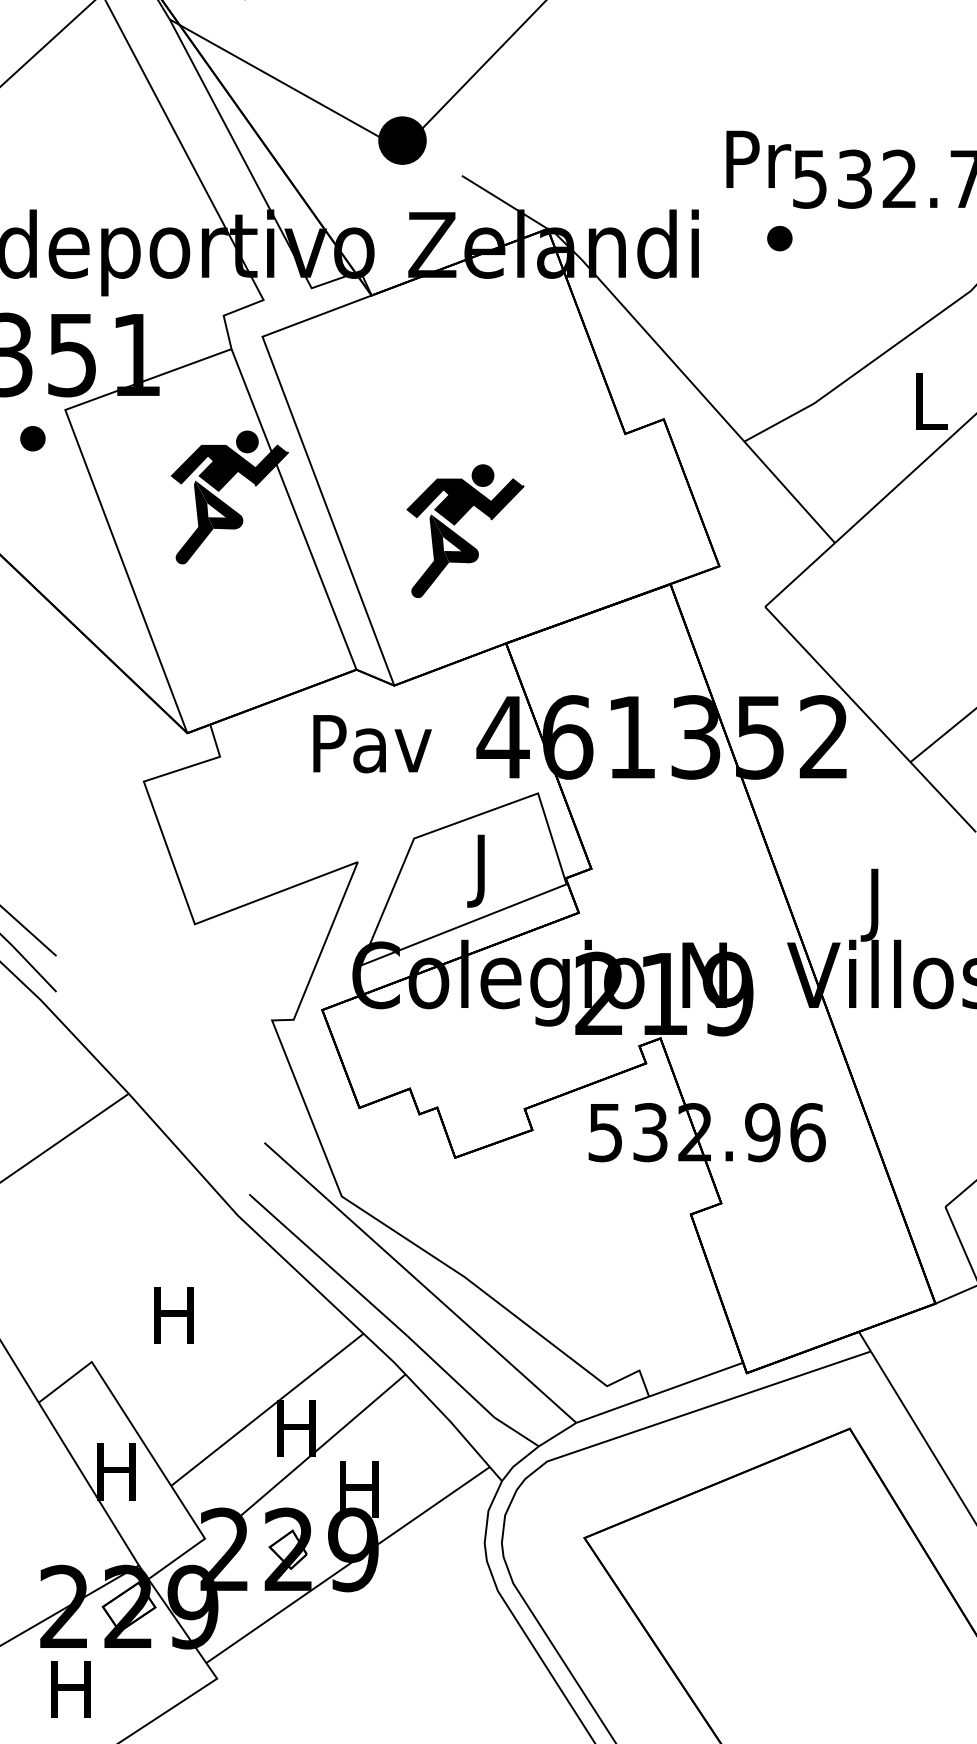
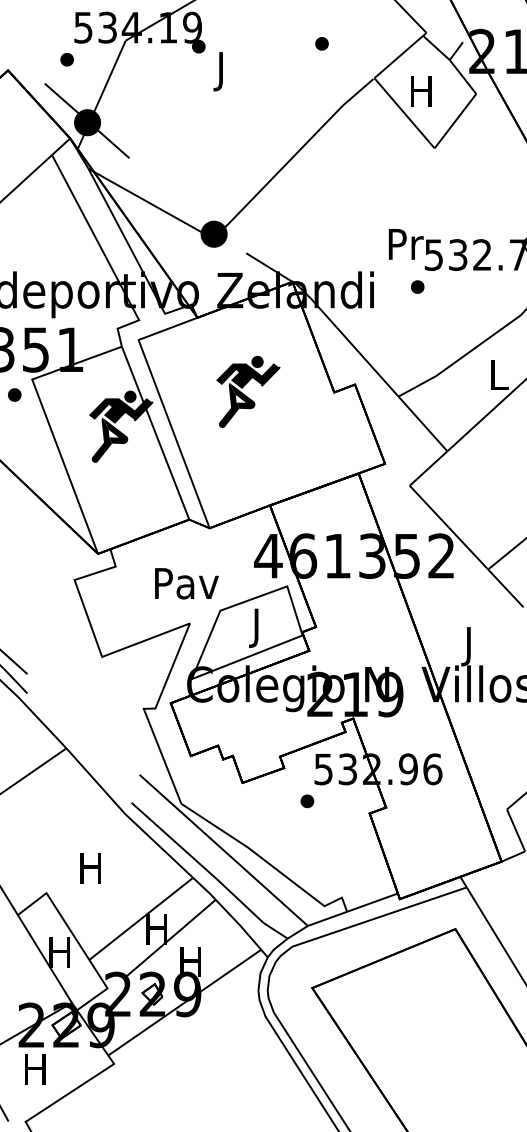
part: (466, 530) -> (248, 391), moved
text: (371, 743) -> (186, 583), moved
part: (575, 1192) -> (307, 801), added

